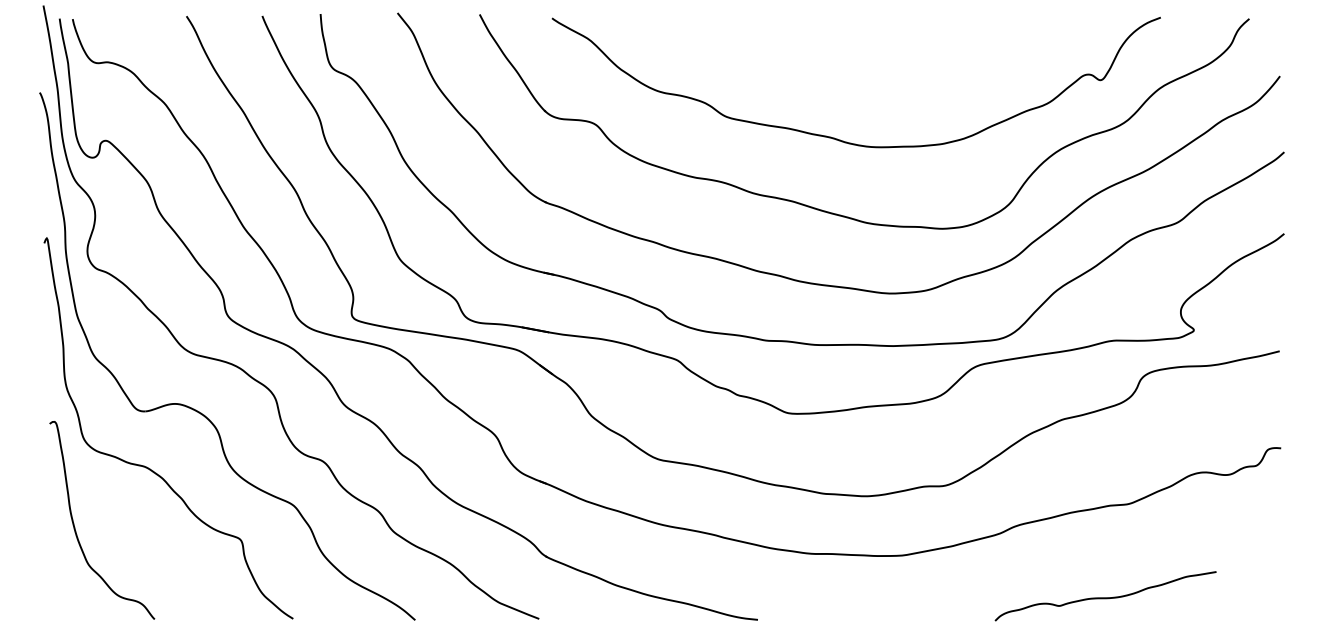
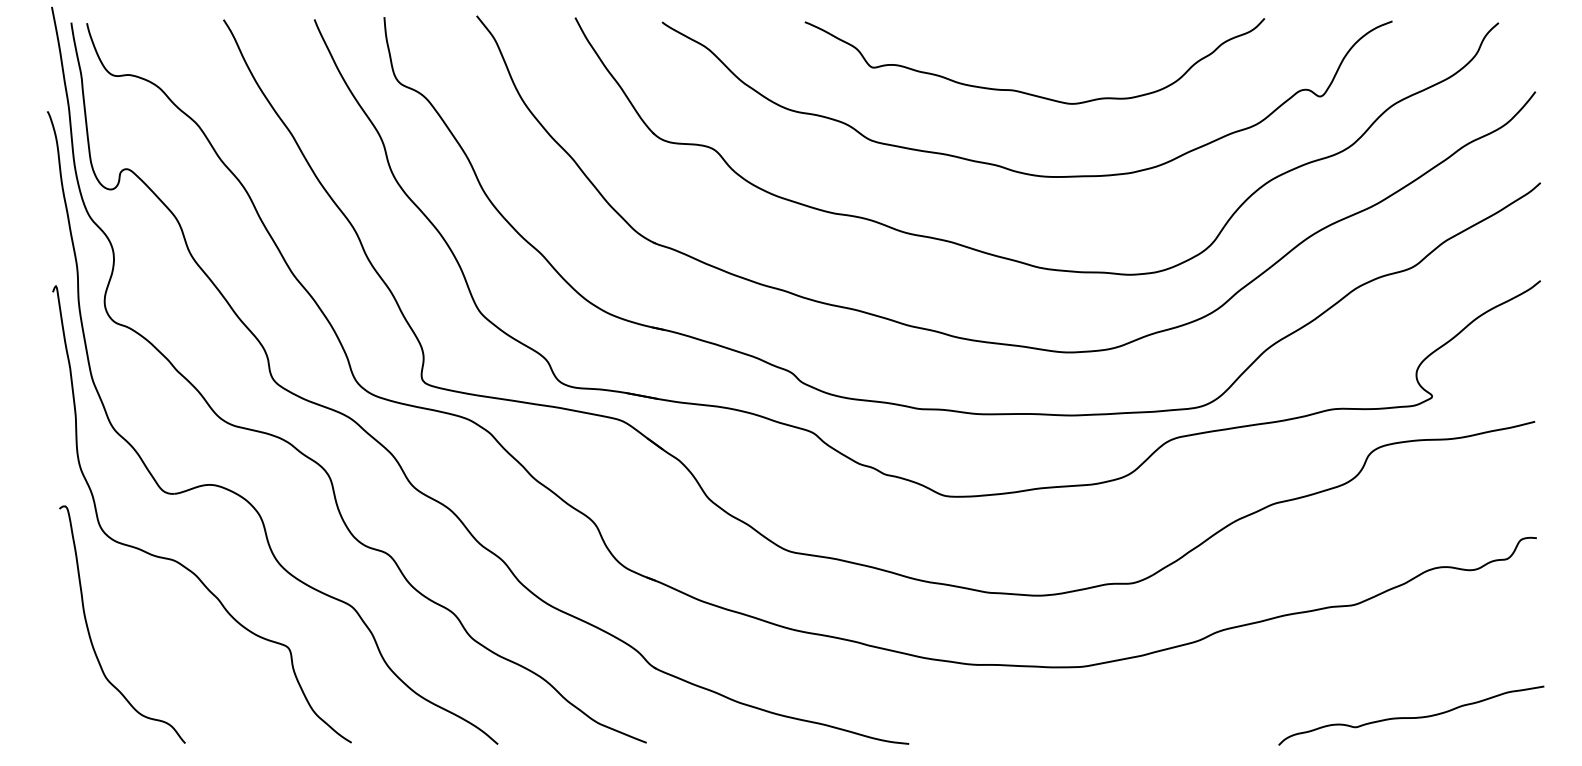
curve: (856, 76) -> (1027, 92), added
curve: (1105, 597) -> (1411, 717), moved

